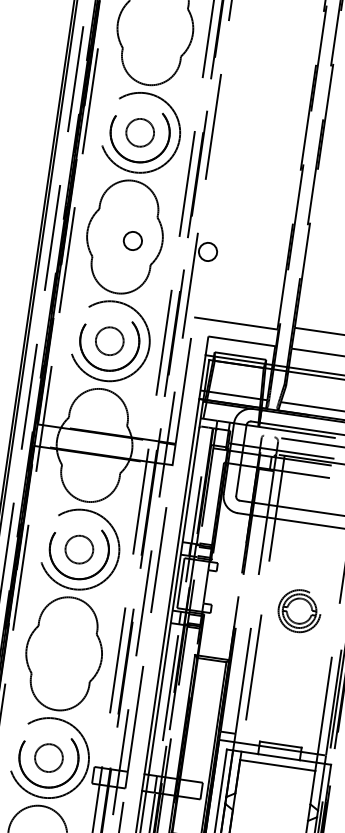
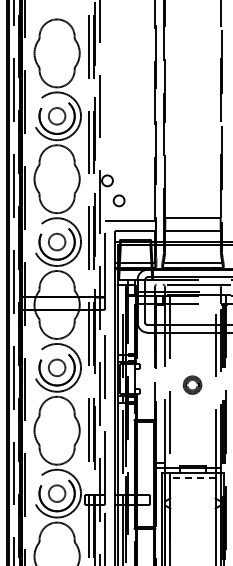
circle: (131, 240) -> (118, 200), moved
part: (299, 609) -> (192, 384), size x0.7
line: (276, 765) -> (192, 478), solid -> dashed

